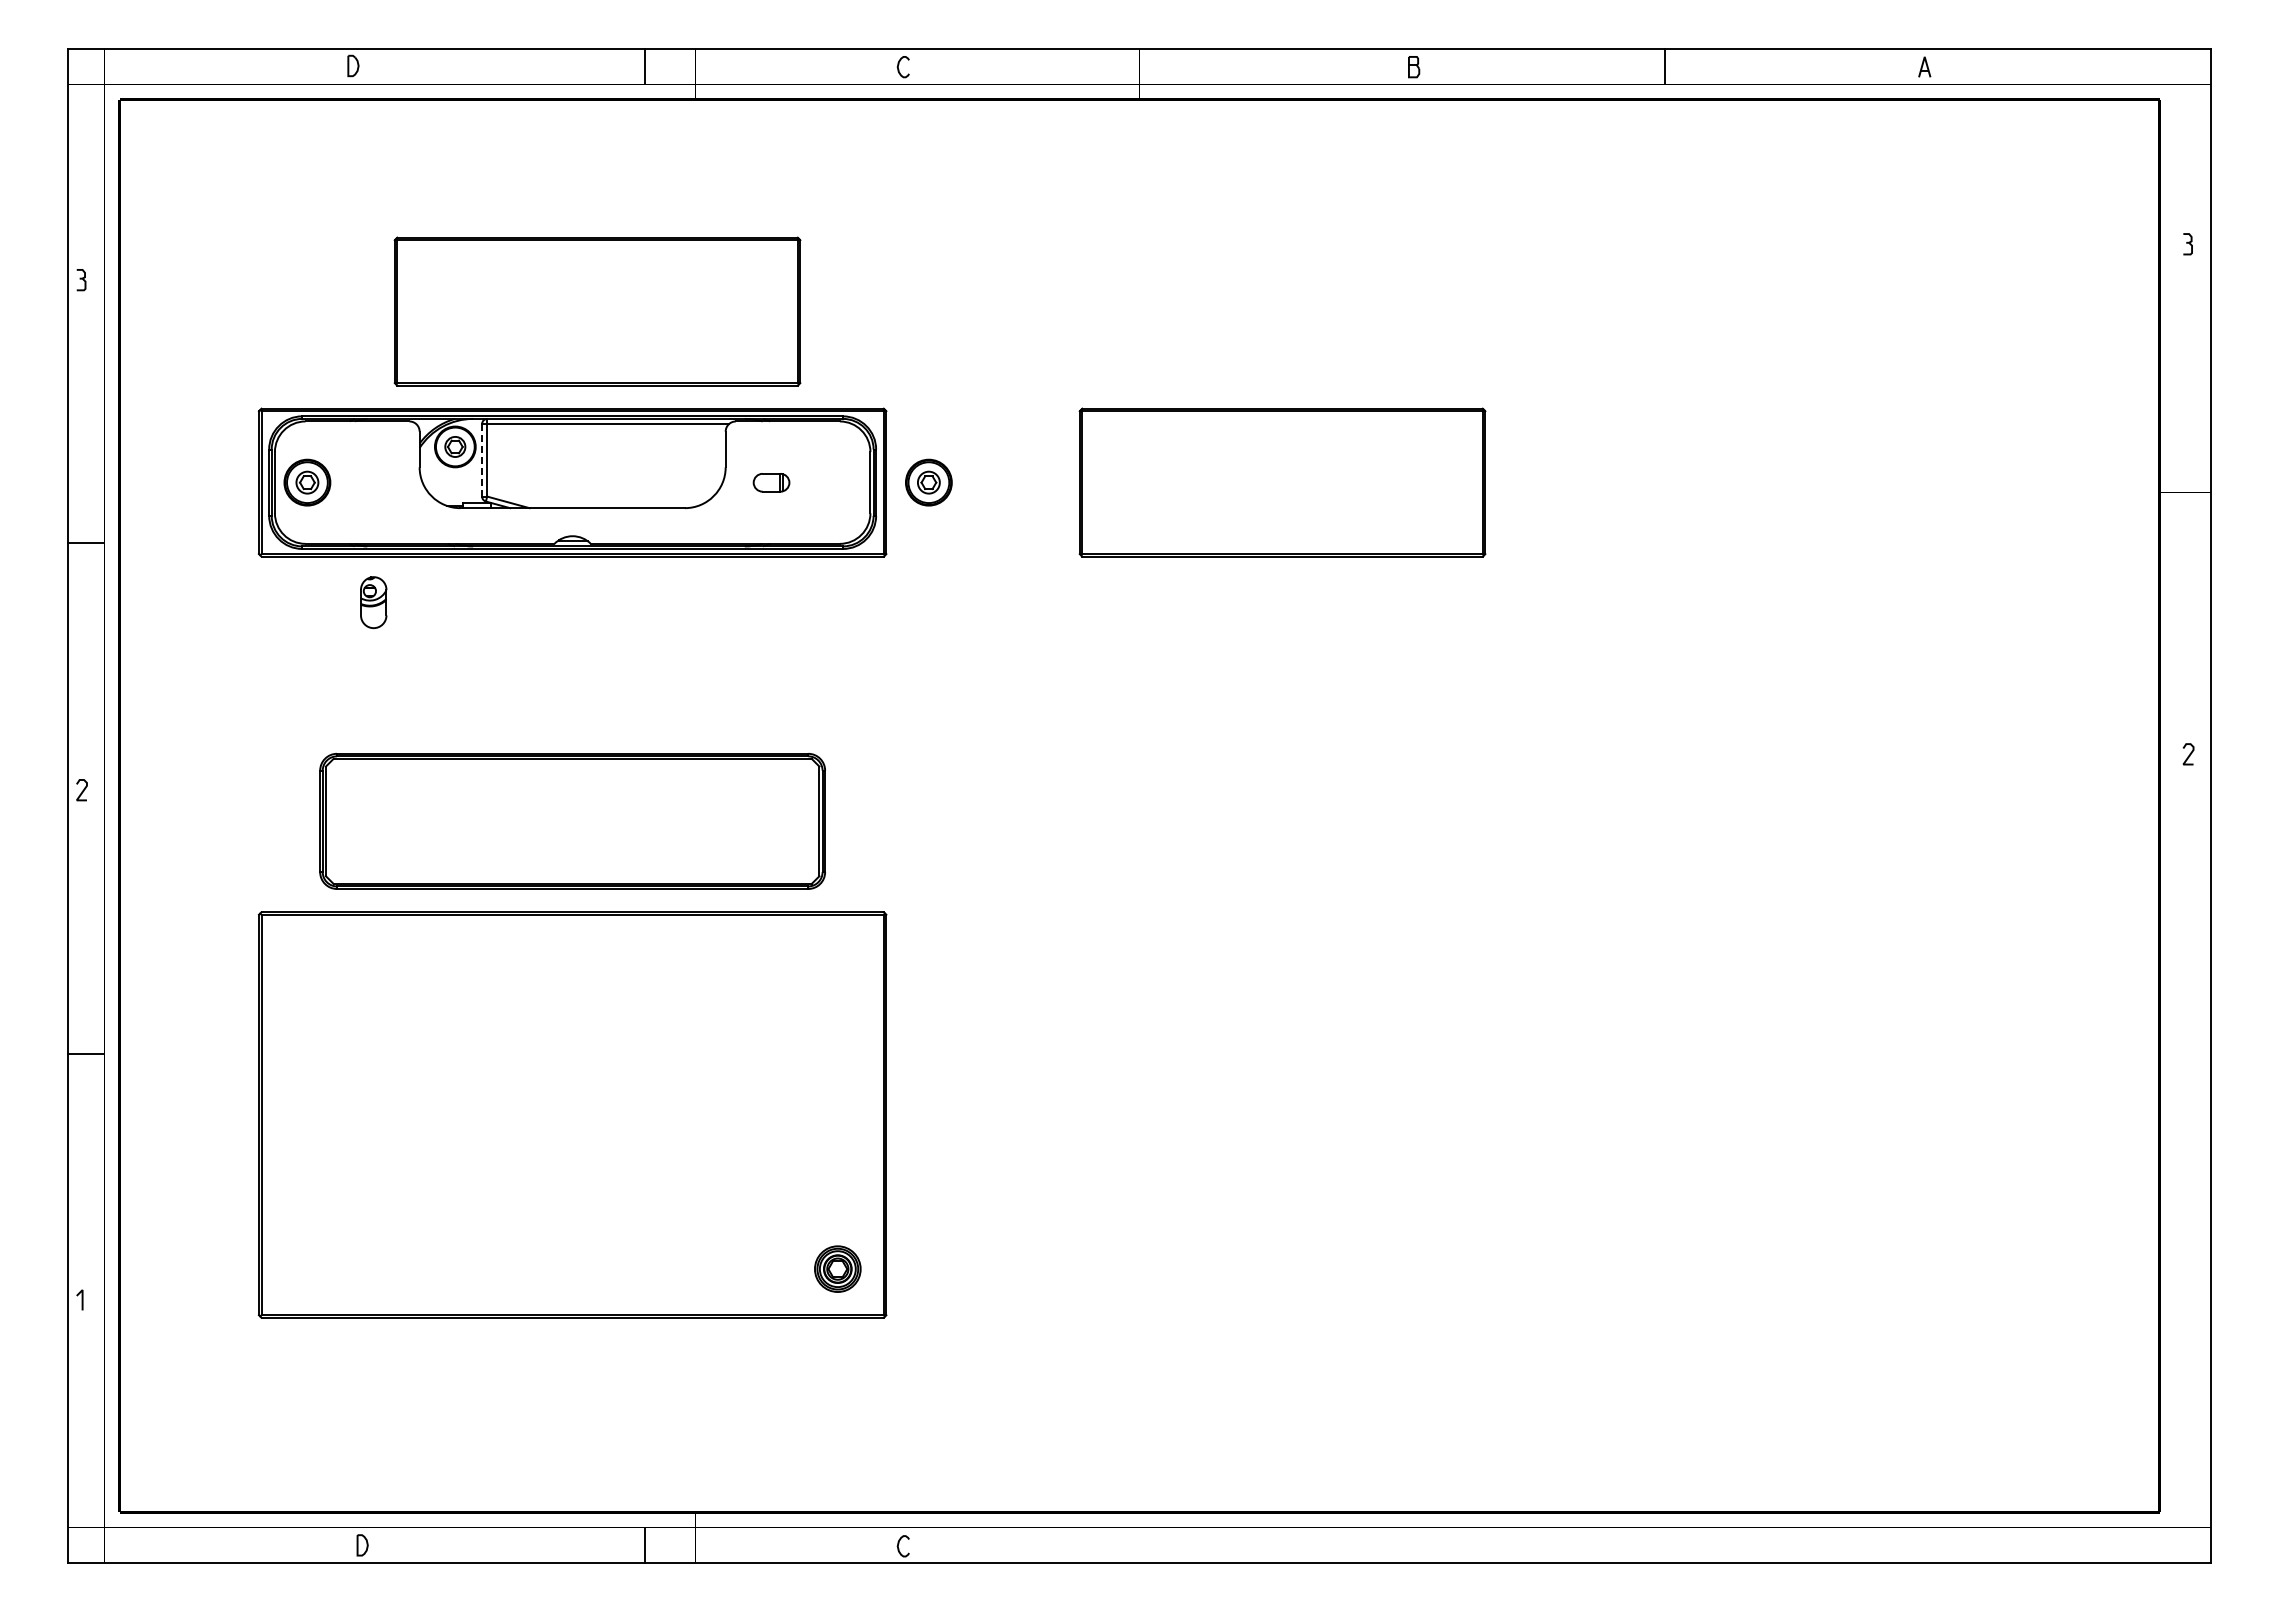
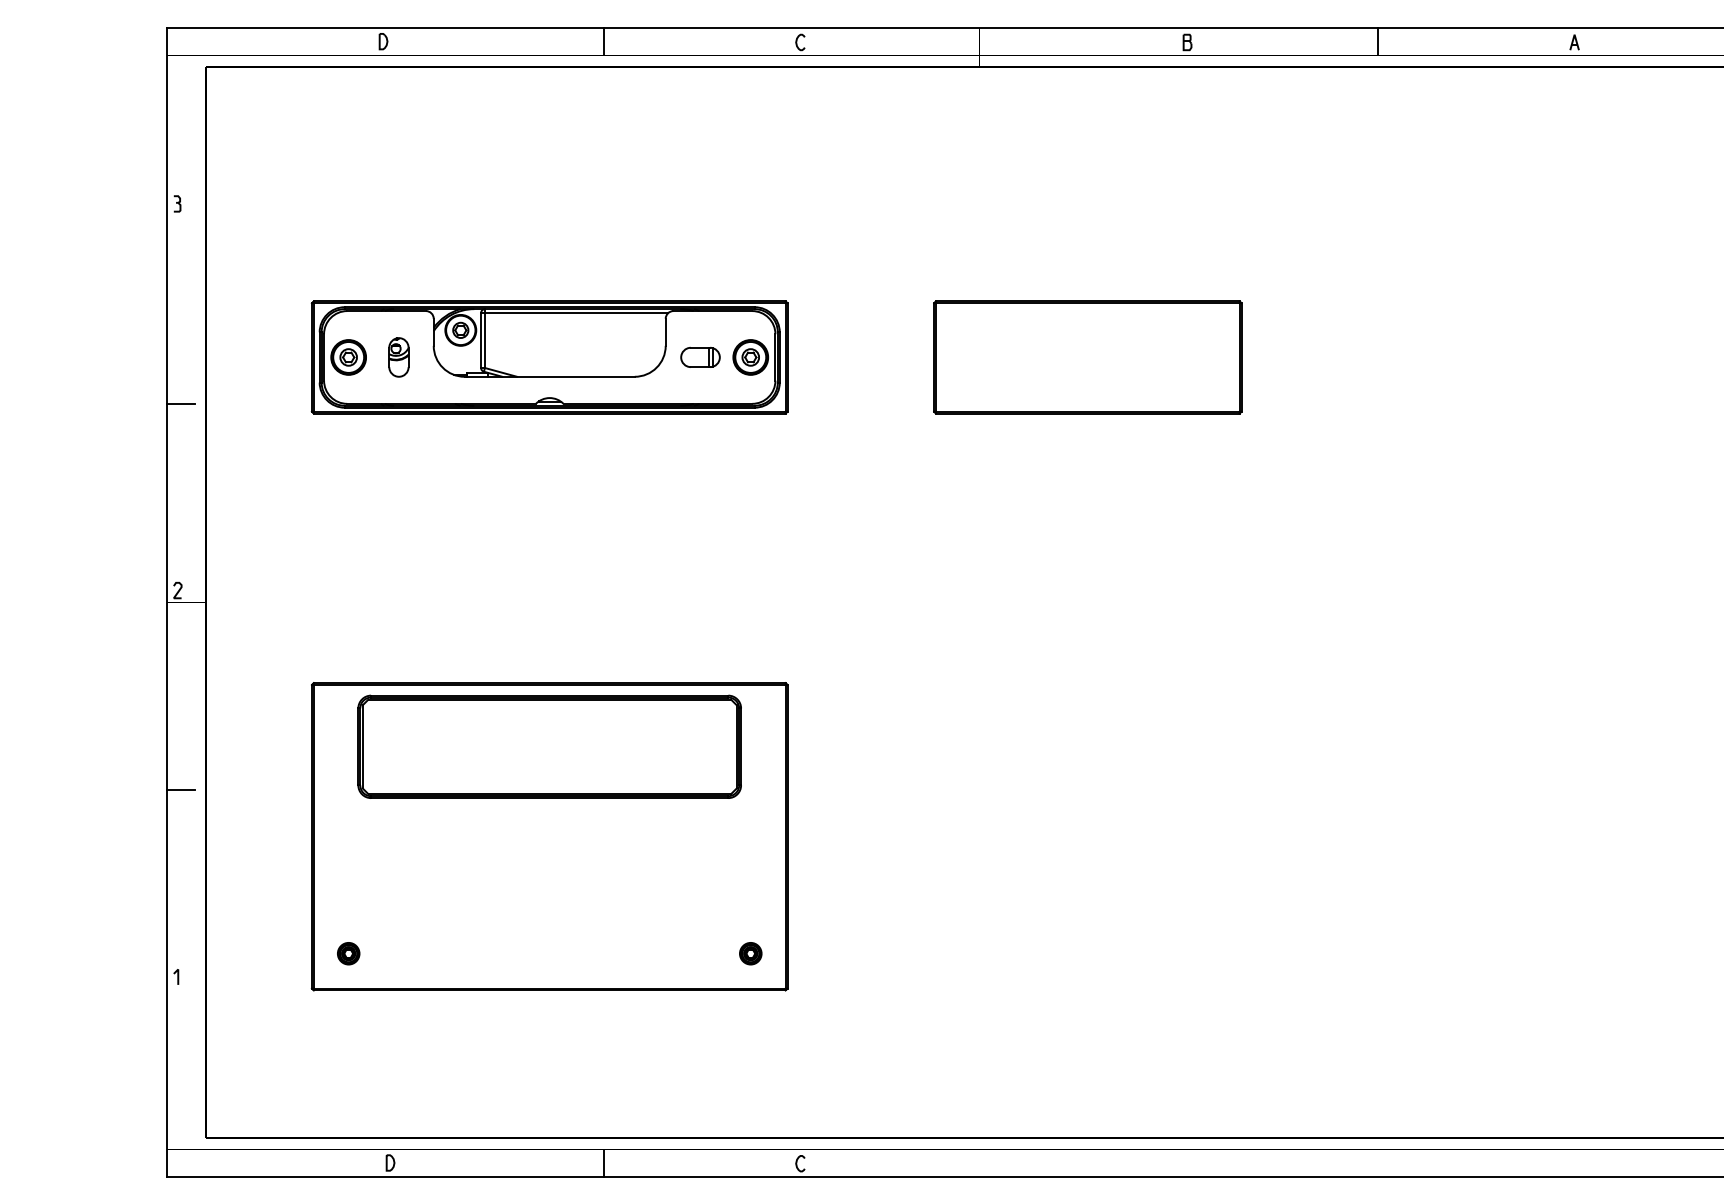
part: (597, 311) -> (568, 227), removed
line: (482, 459) -> (481, 339), dashed -> solid
part: (771, 482) -> (700, 357), size x1.43
part: (928, 482) -> (750, 357), moved
part: (373, 602) -> (398, 357), moved
part: (572, 820) -> (549, 746), moved
part: (307, 1269) -> (348, 953), added
part: (837, 1269) -> (750, 953), size x0.62

